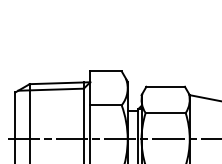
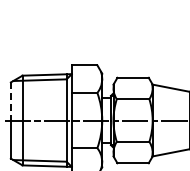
line: (14, 115) -> (10, 101), solid -> dashed

